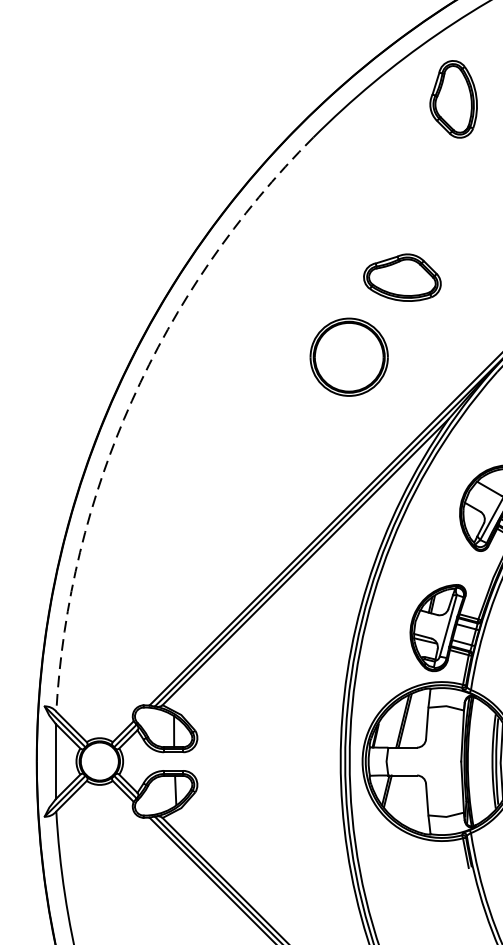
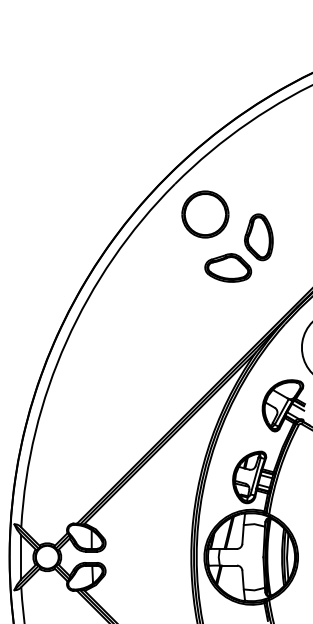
part: (453, 99) -> (258, 237), moved
part: (349, 357) -> (205, 214), moved
arc: (131, 400) -> (66, 341), dashed -> solid

